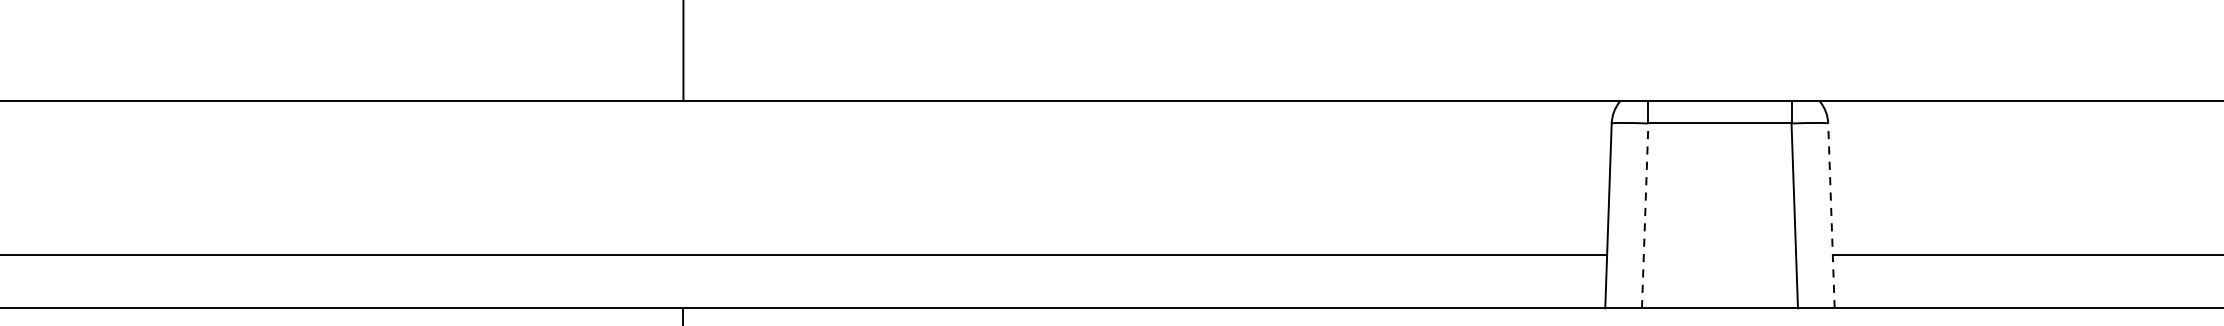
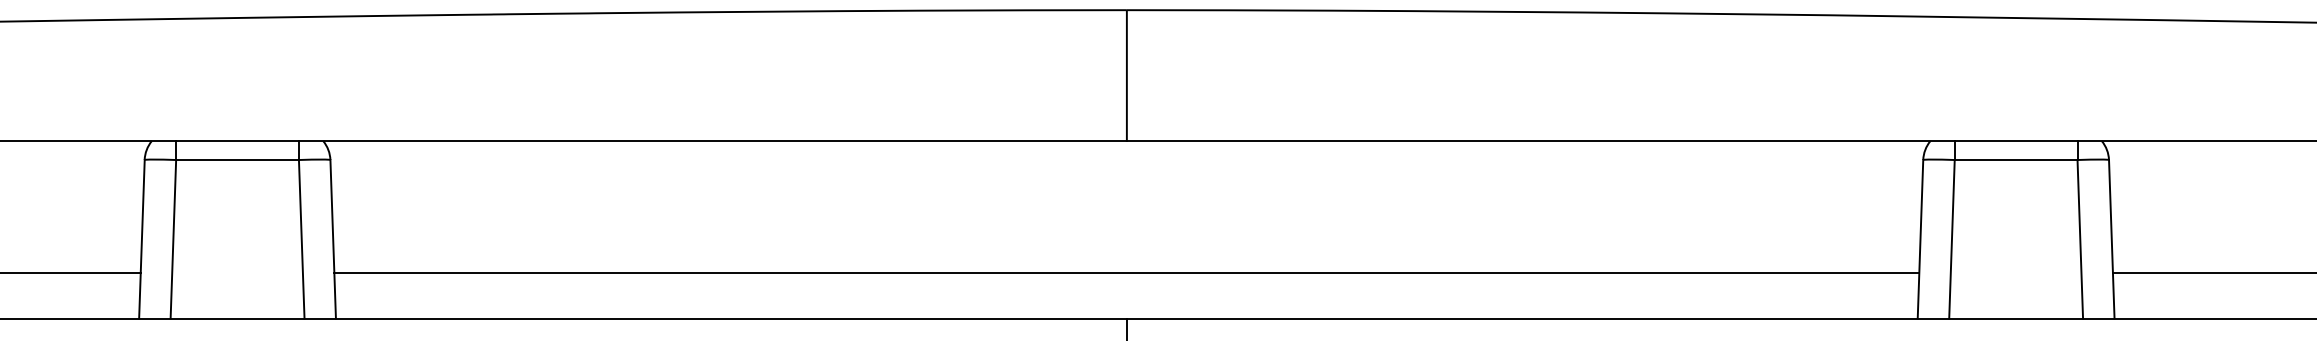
line: (1644, 214) -> (1951, 238), dashed -> solid
line: (1831, 214) -> (2111, 238), dashed -> solid

